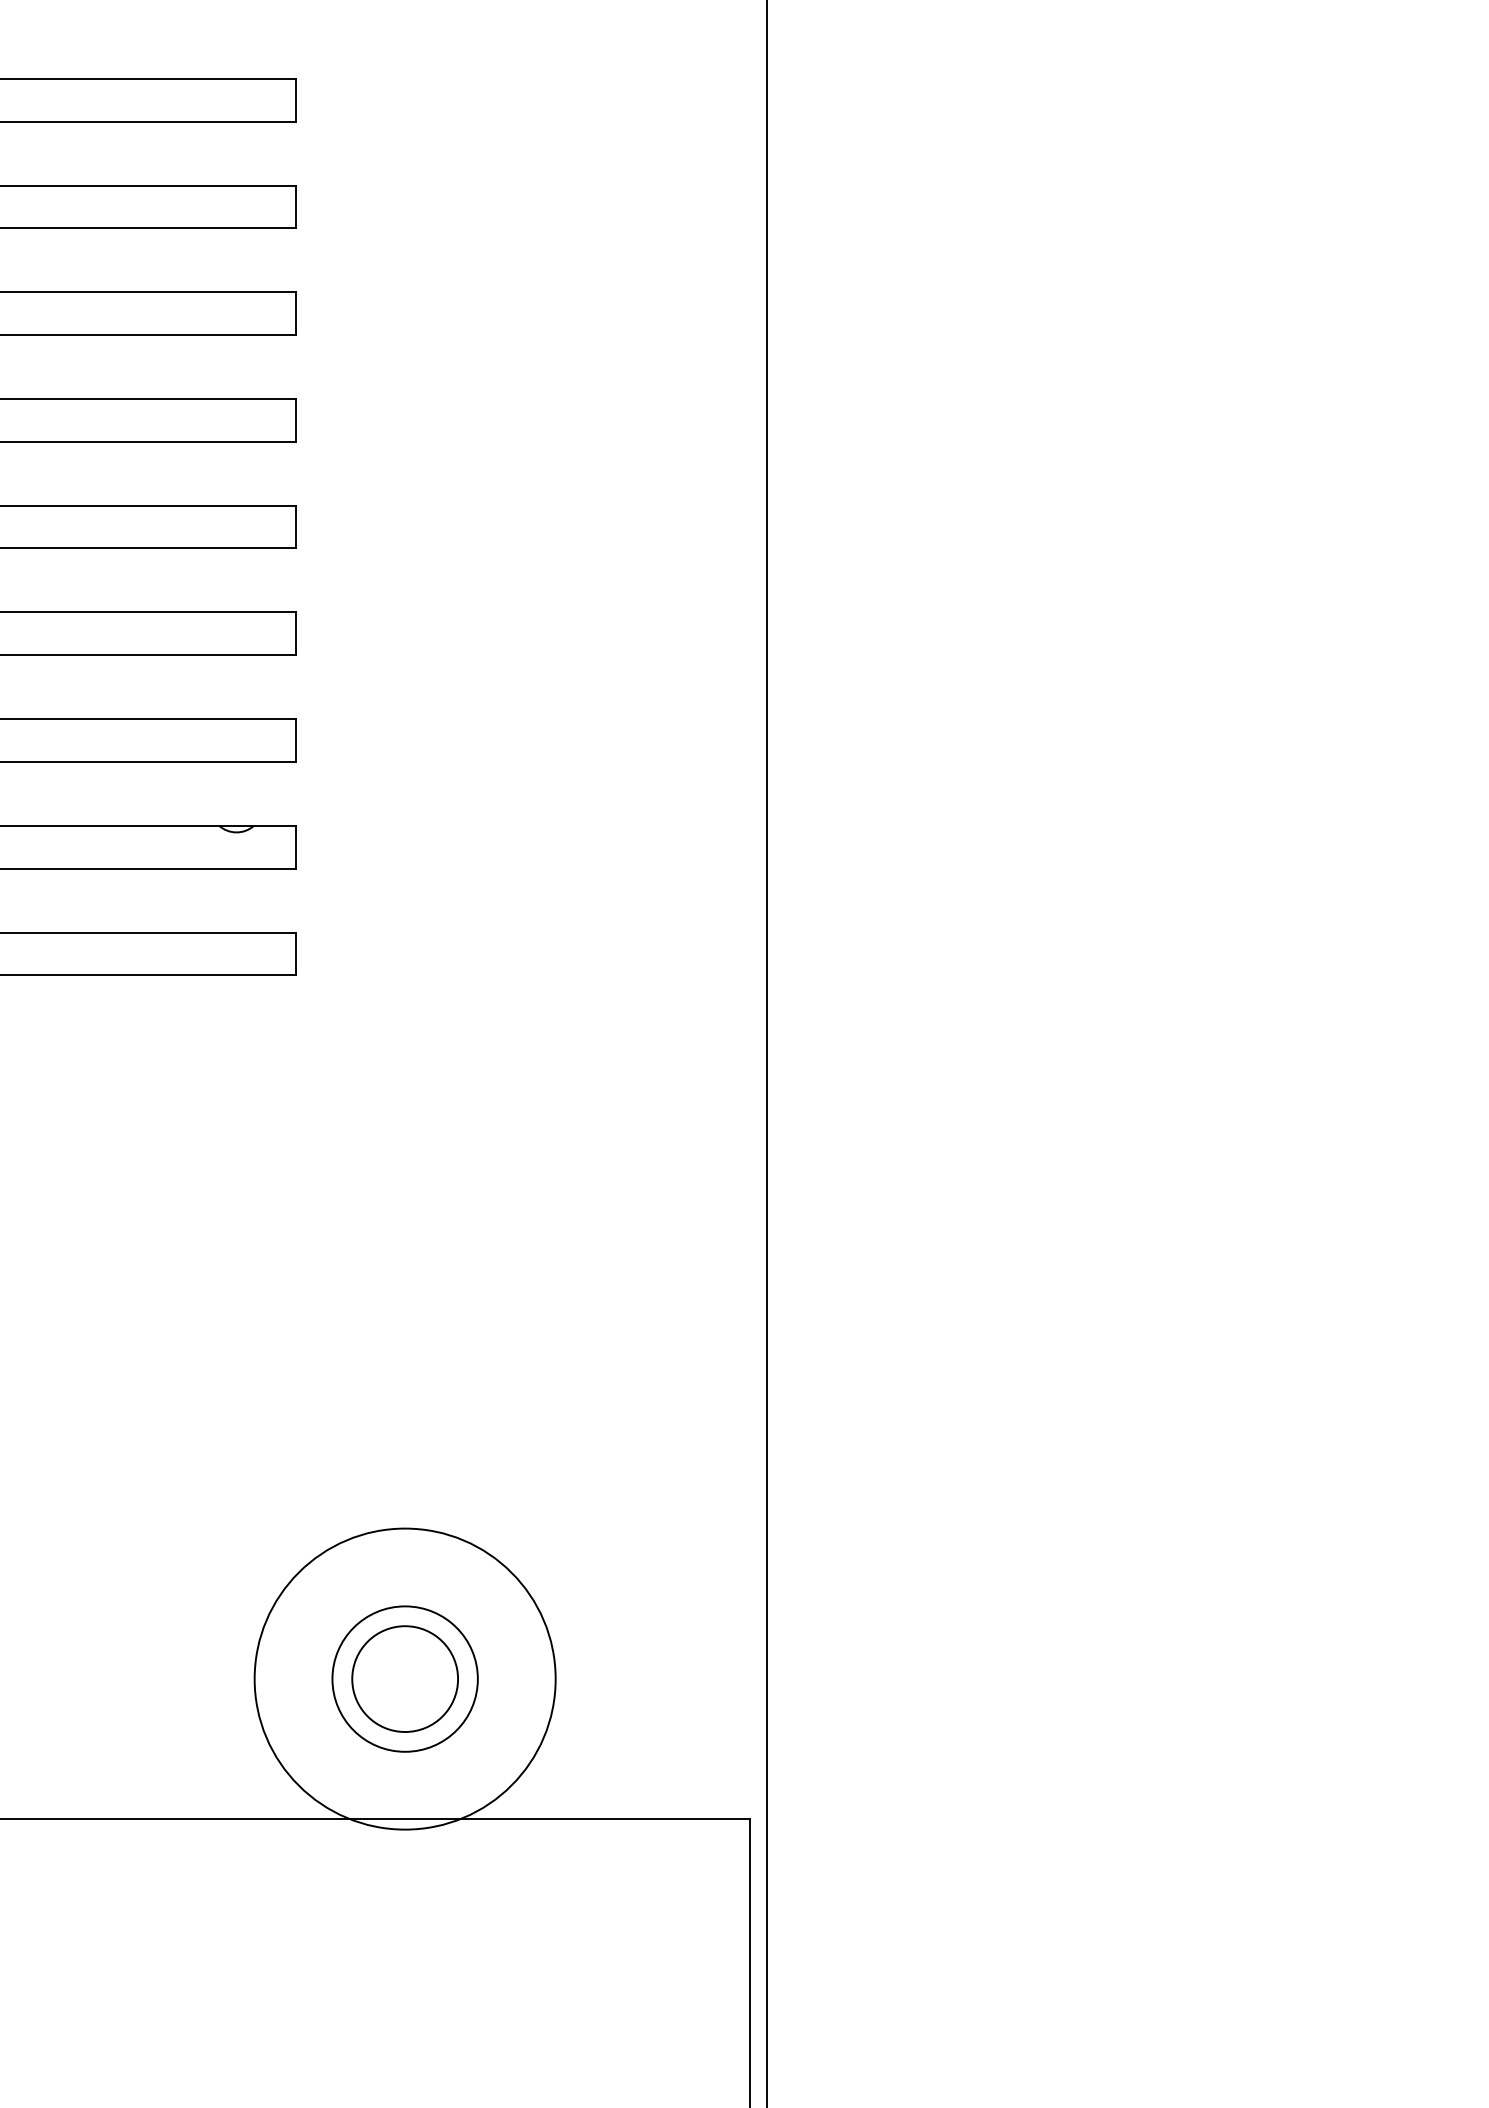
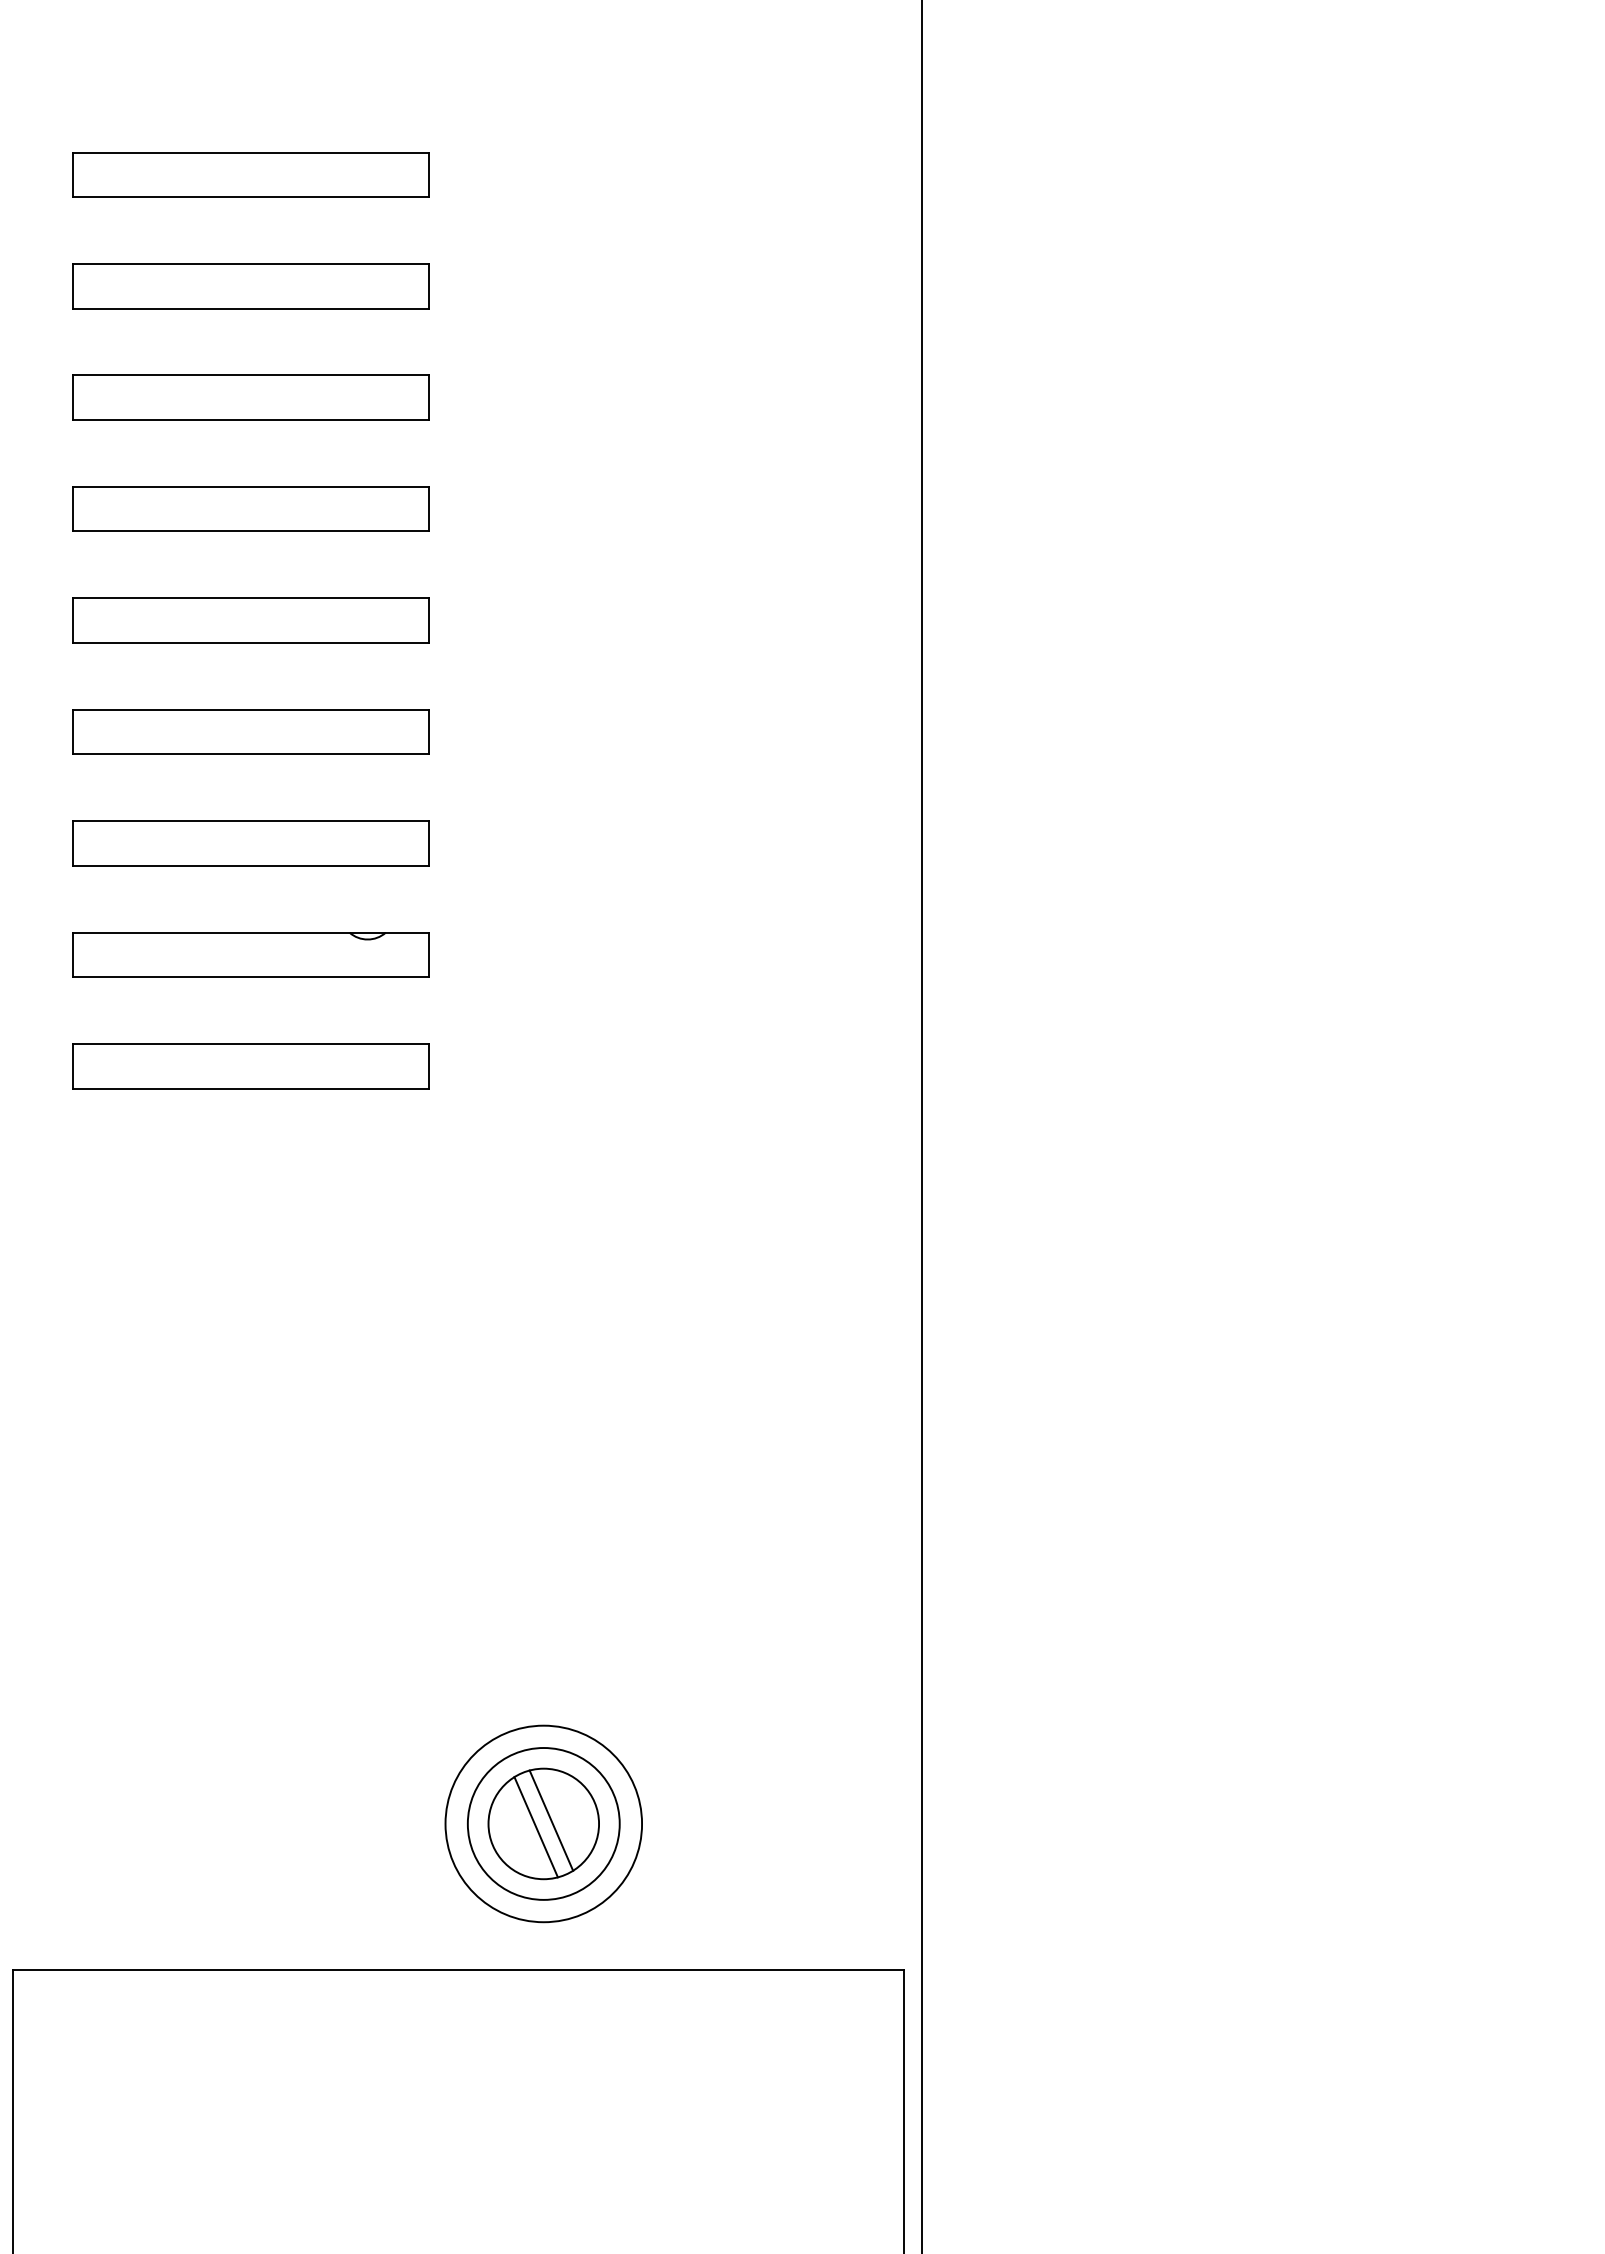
line: (412, 1675) -> (551, 1820), added
circle: (404, 1678) -> (543, 1823), size x0.62
line: (397, 1682) -> (535, 1827), added

